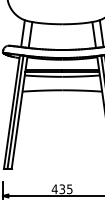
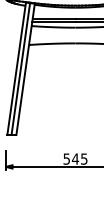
text: (58, 189) -> (71, 159), 435 -> 545

